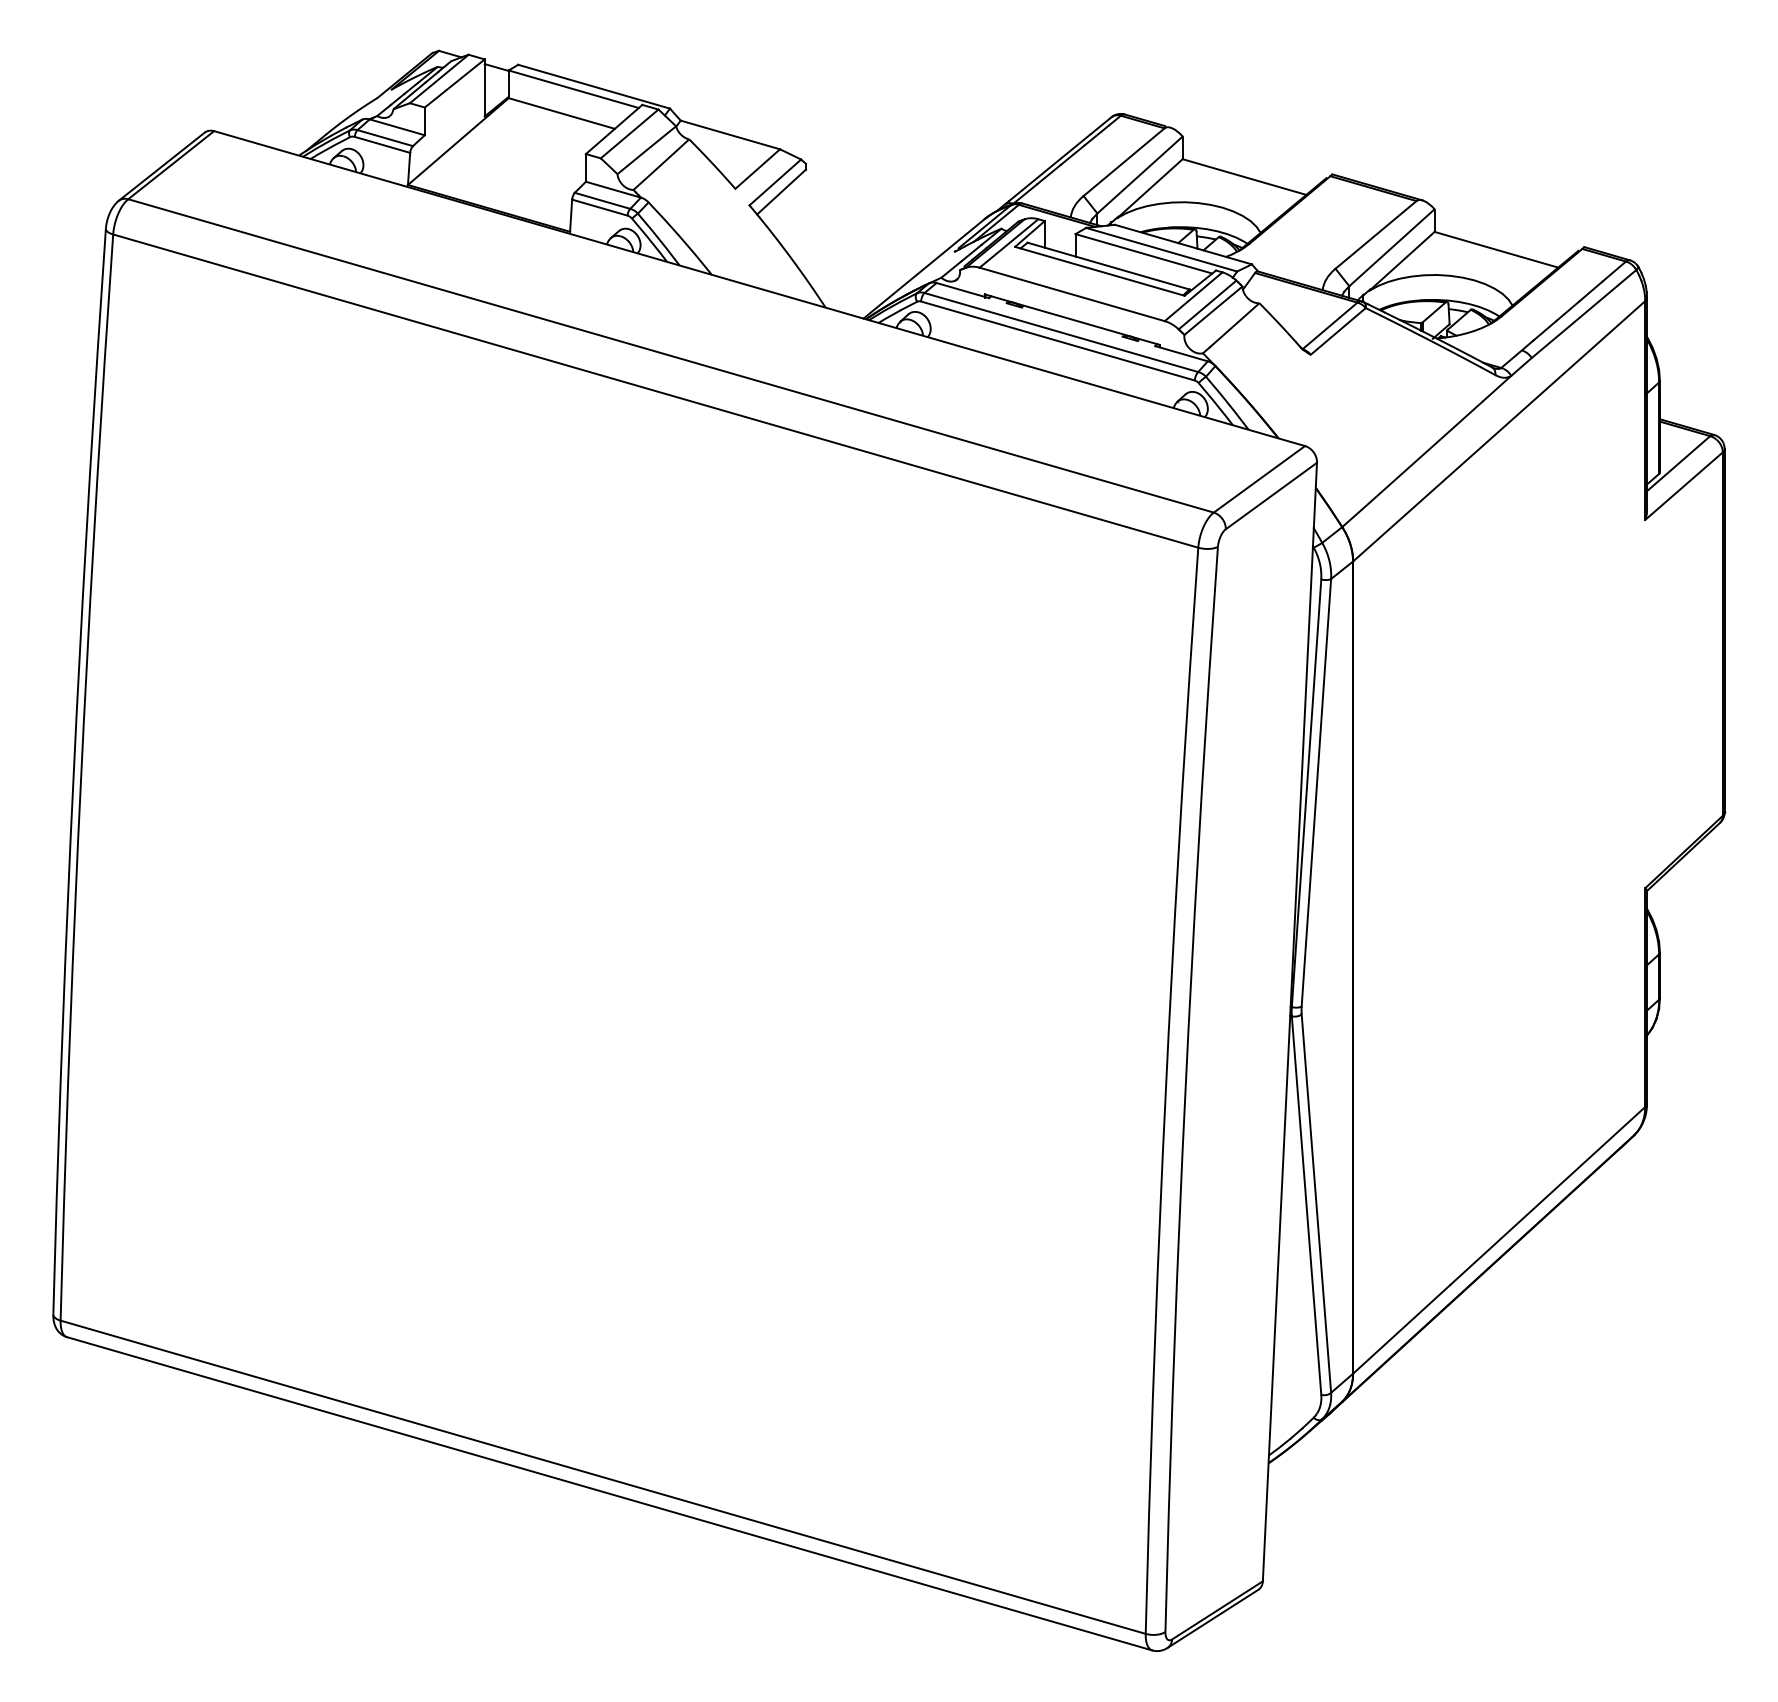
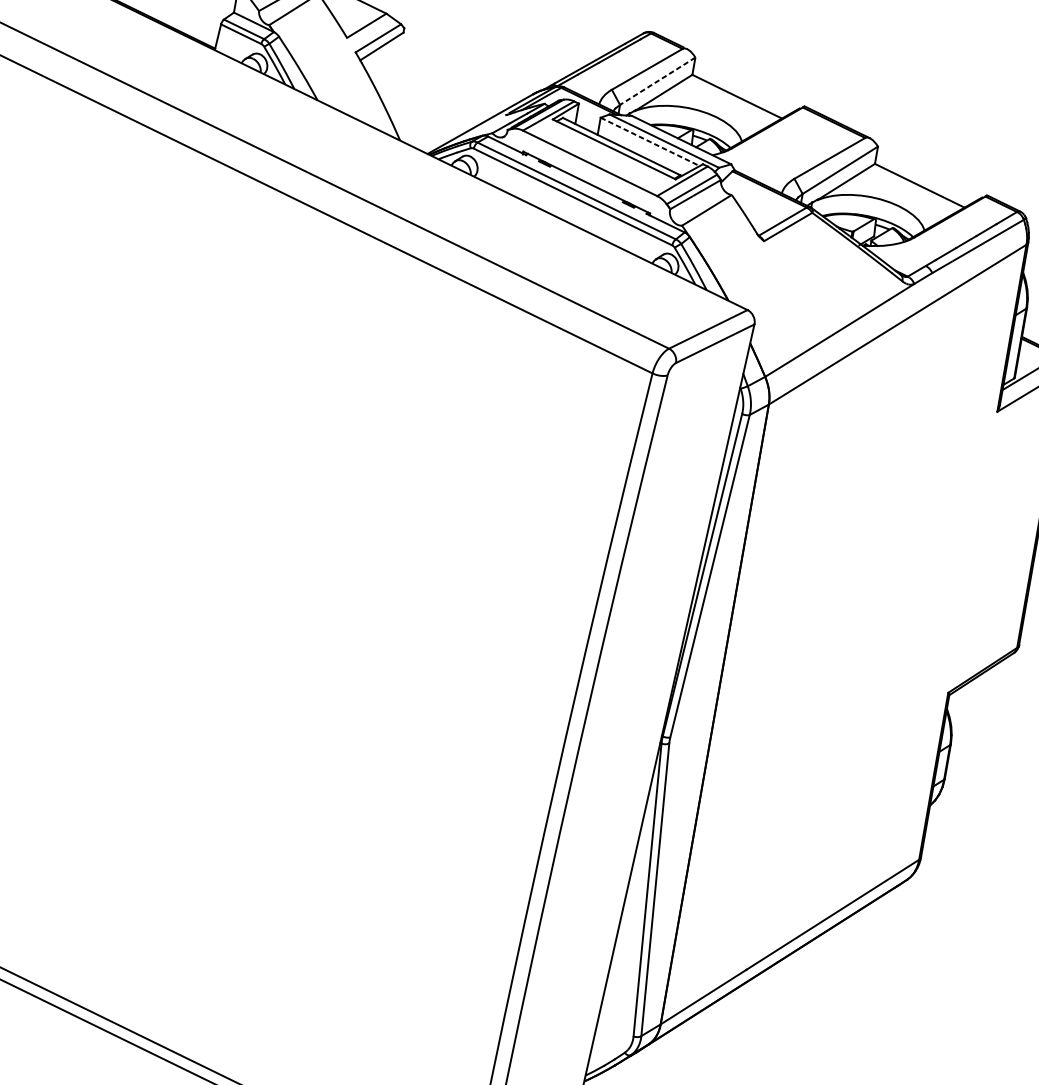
line: (1139, 175) -> (657, 81), solid -> dashed
line: (1144, 253) -> (650, 141), solid -> dashed

